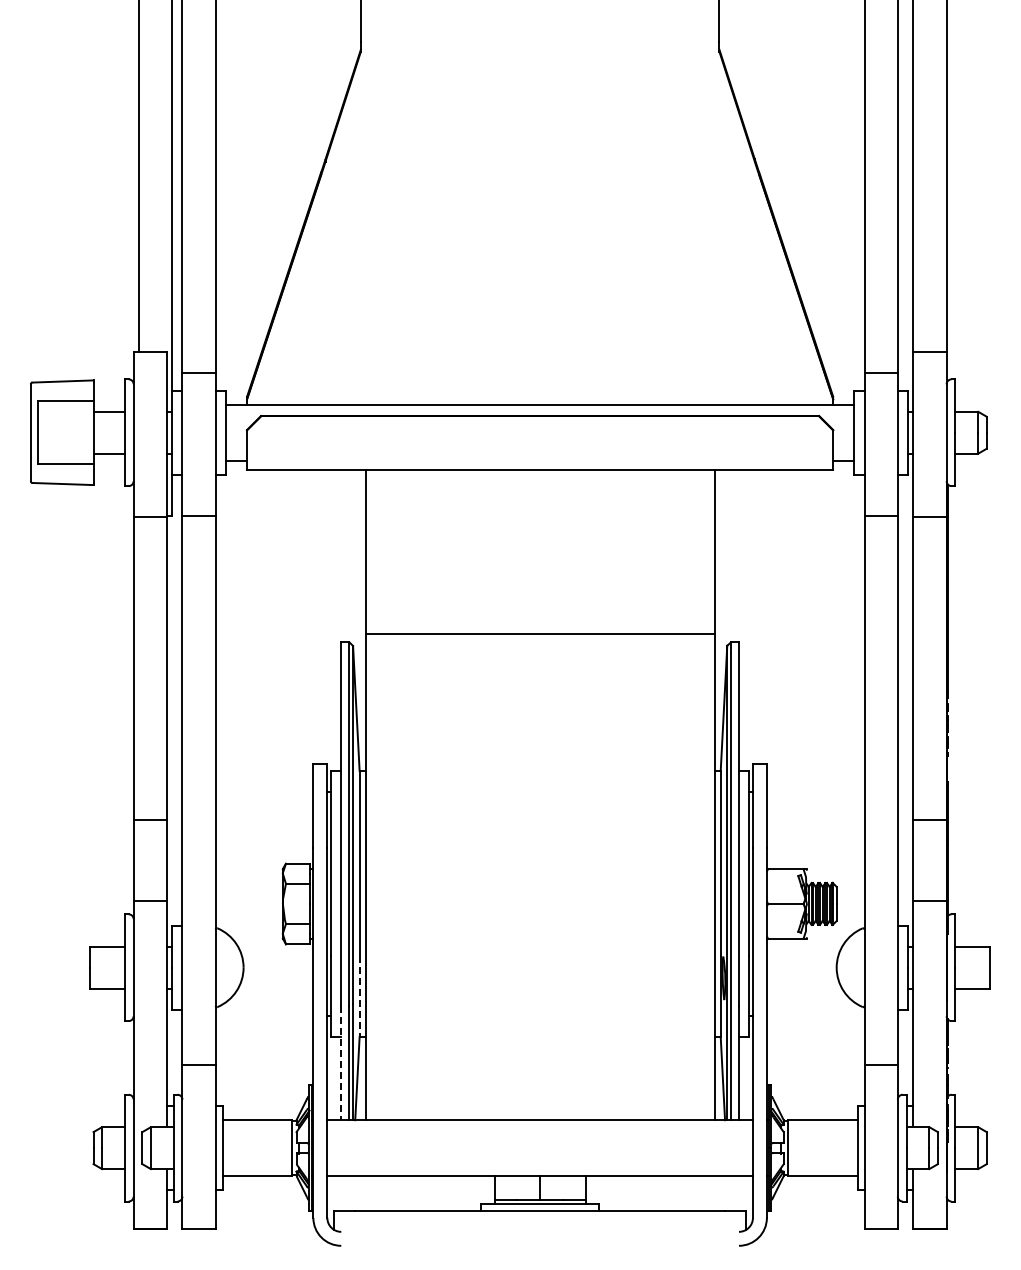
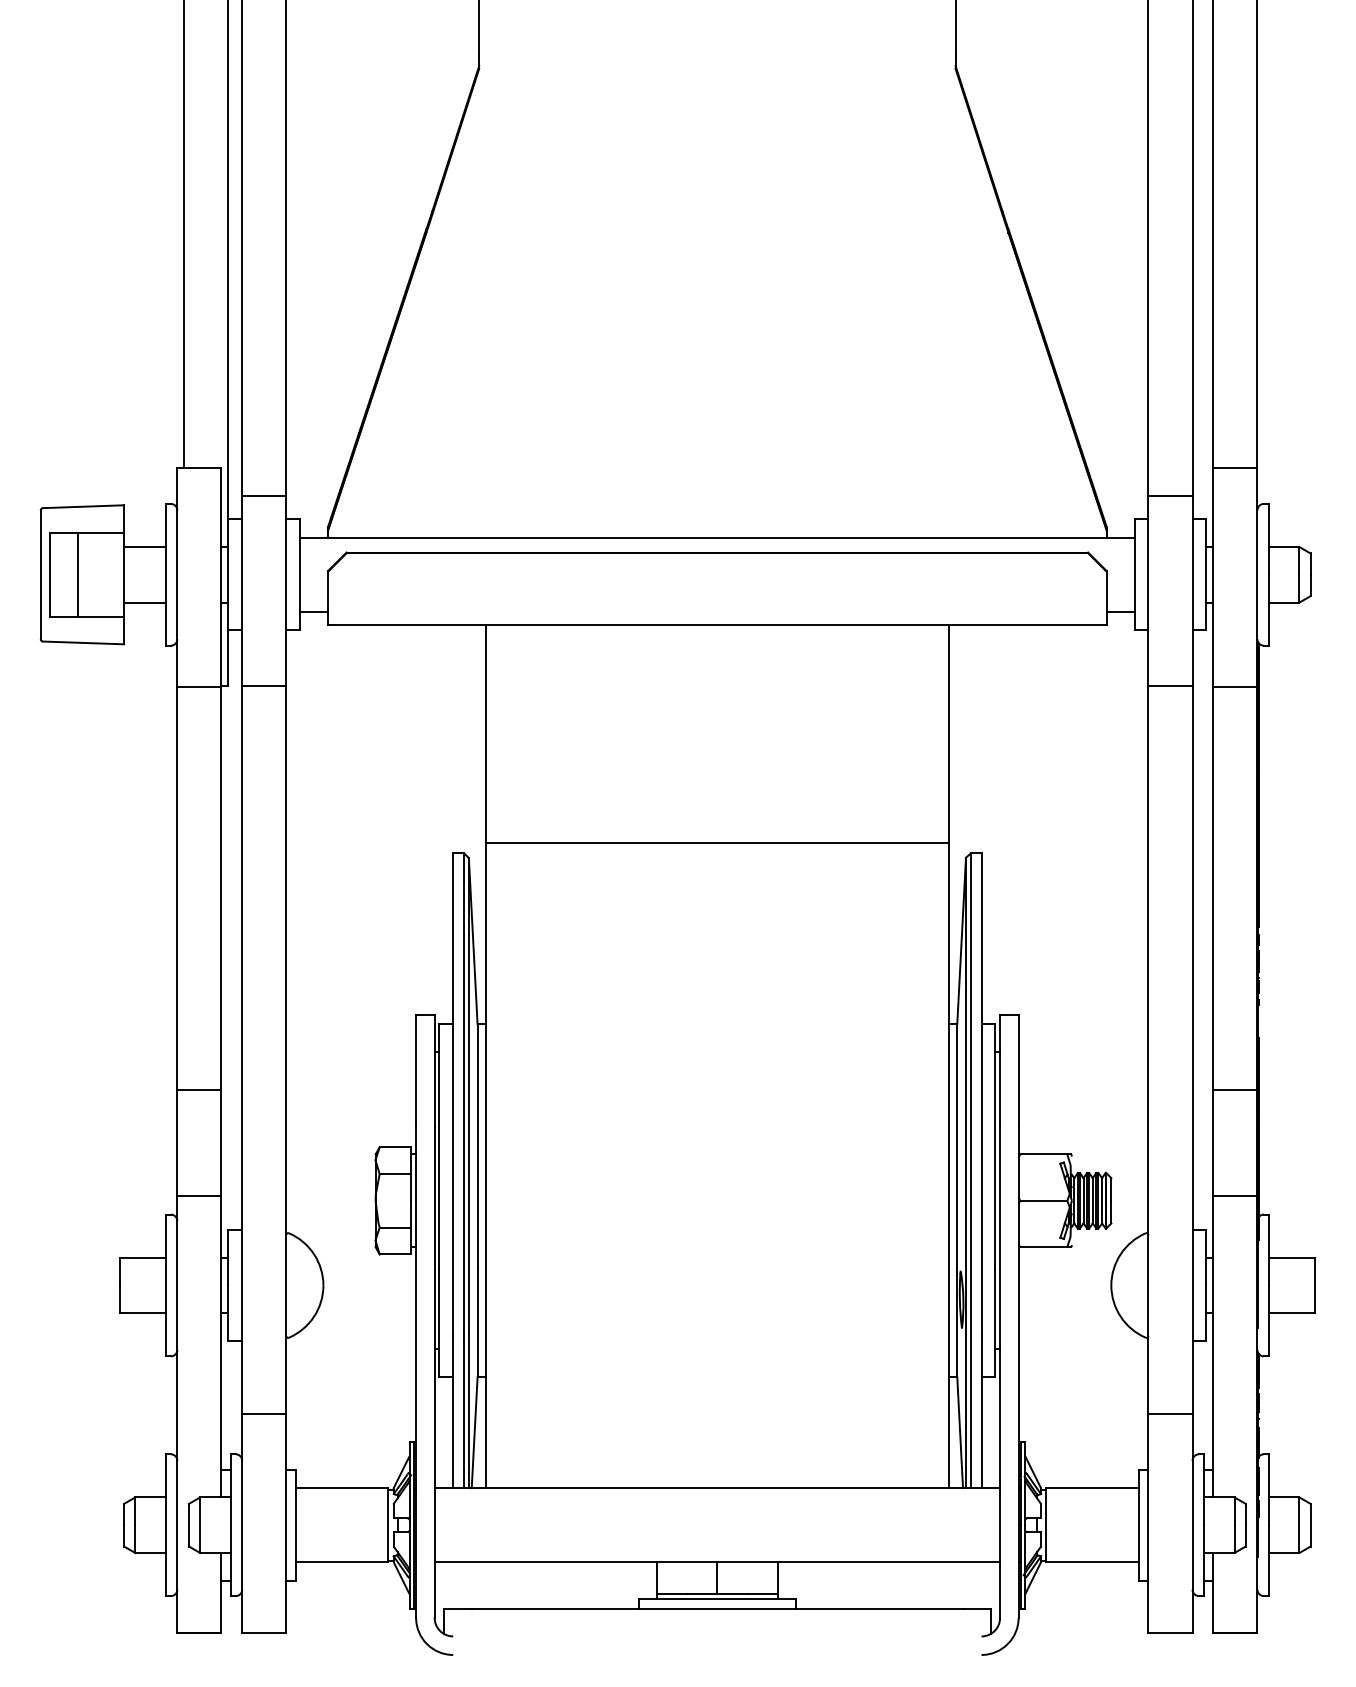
line: (58, 432) -> (77, 574), added
line: (359, 996) -> (477, 1323), dashed -> solid
line: (341, 1063) -> (453, 1412), dashed -> solid

